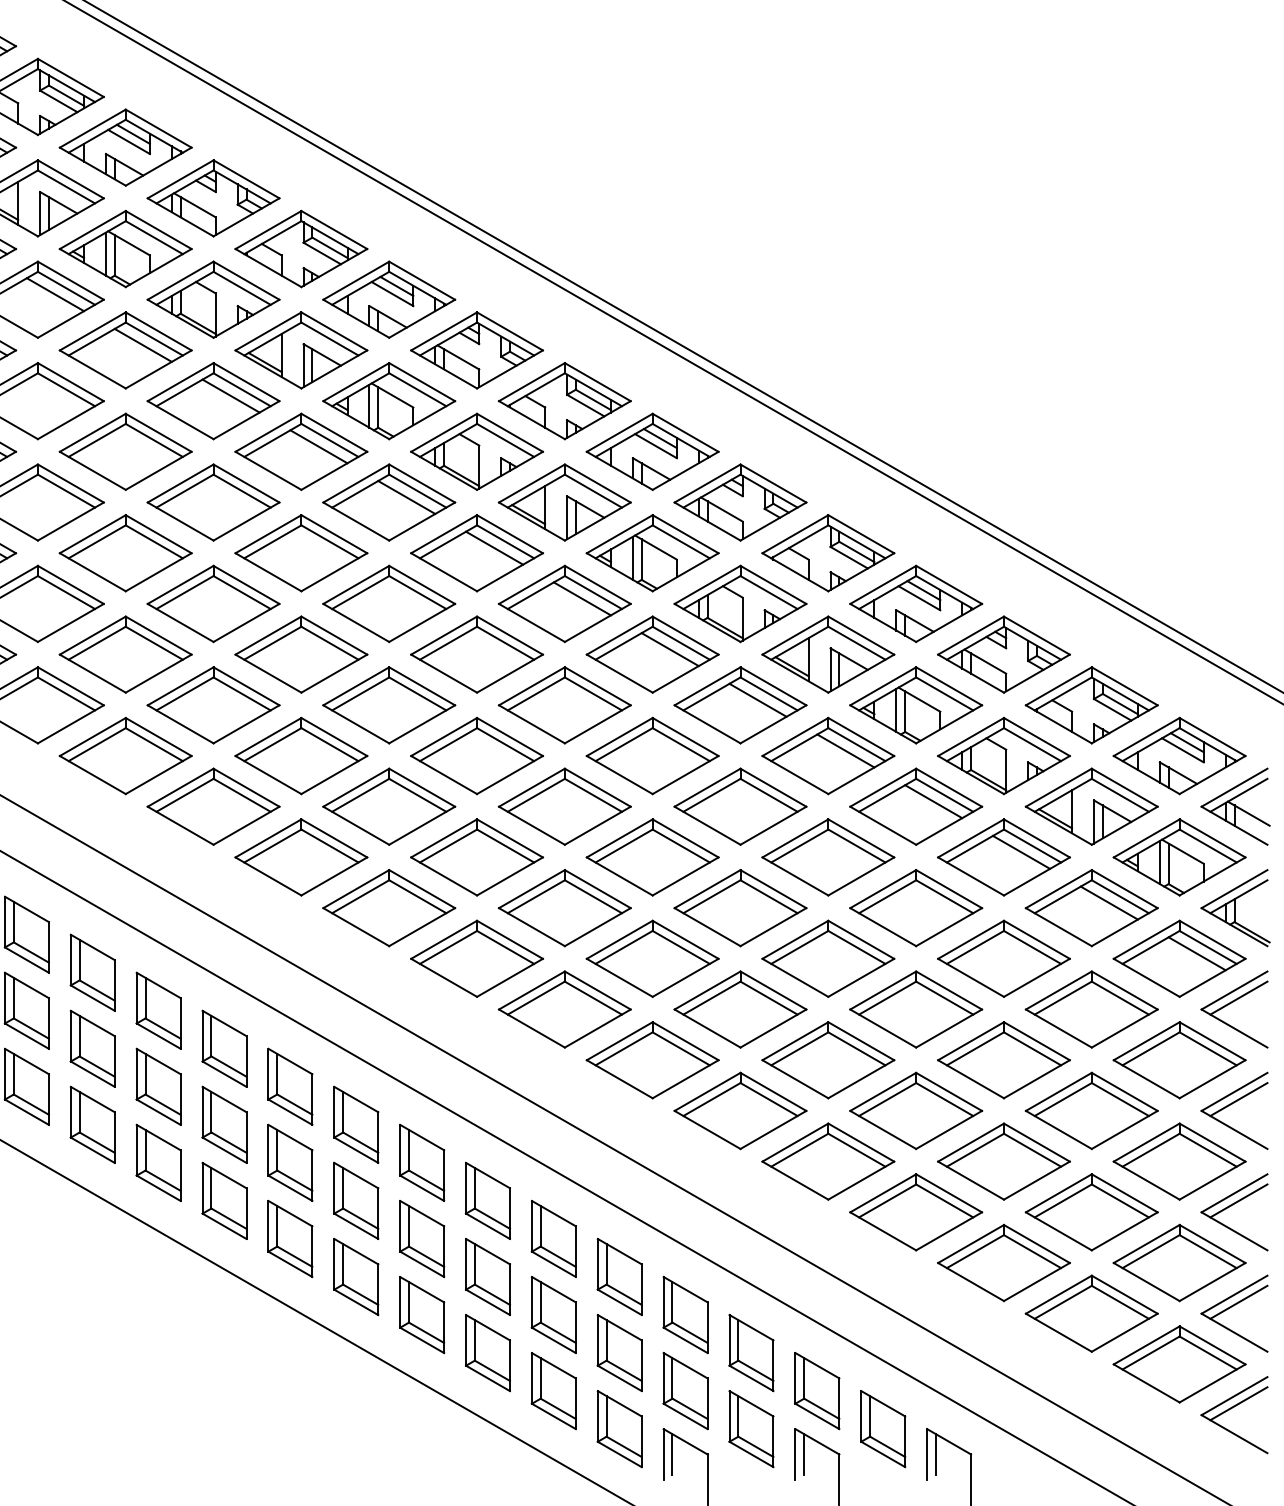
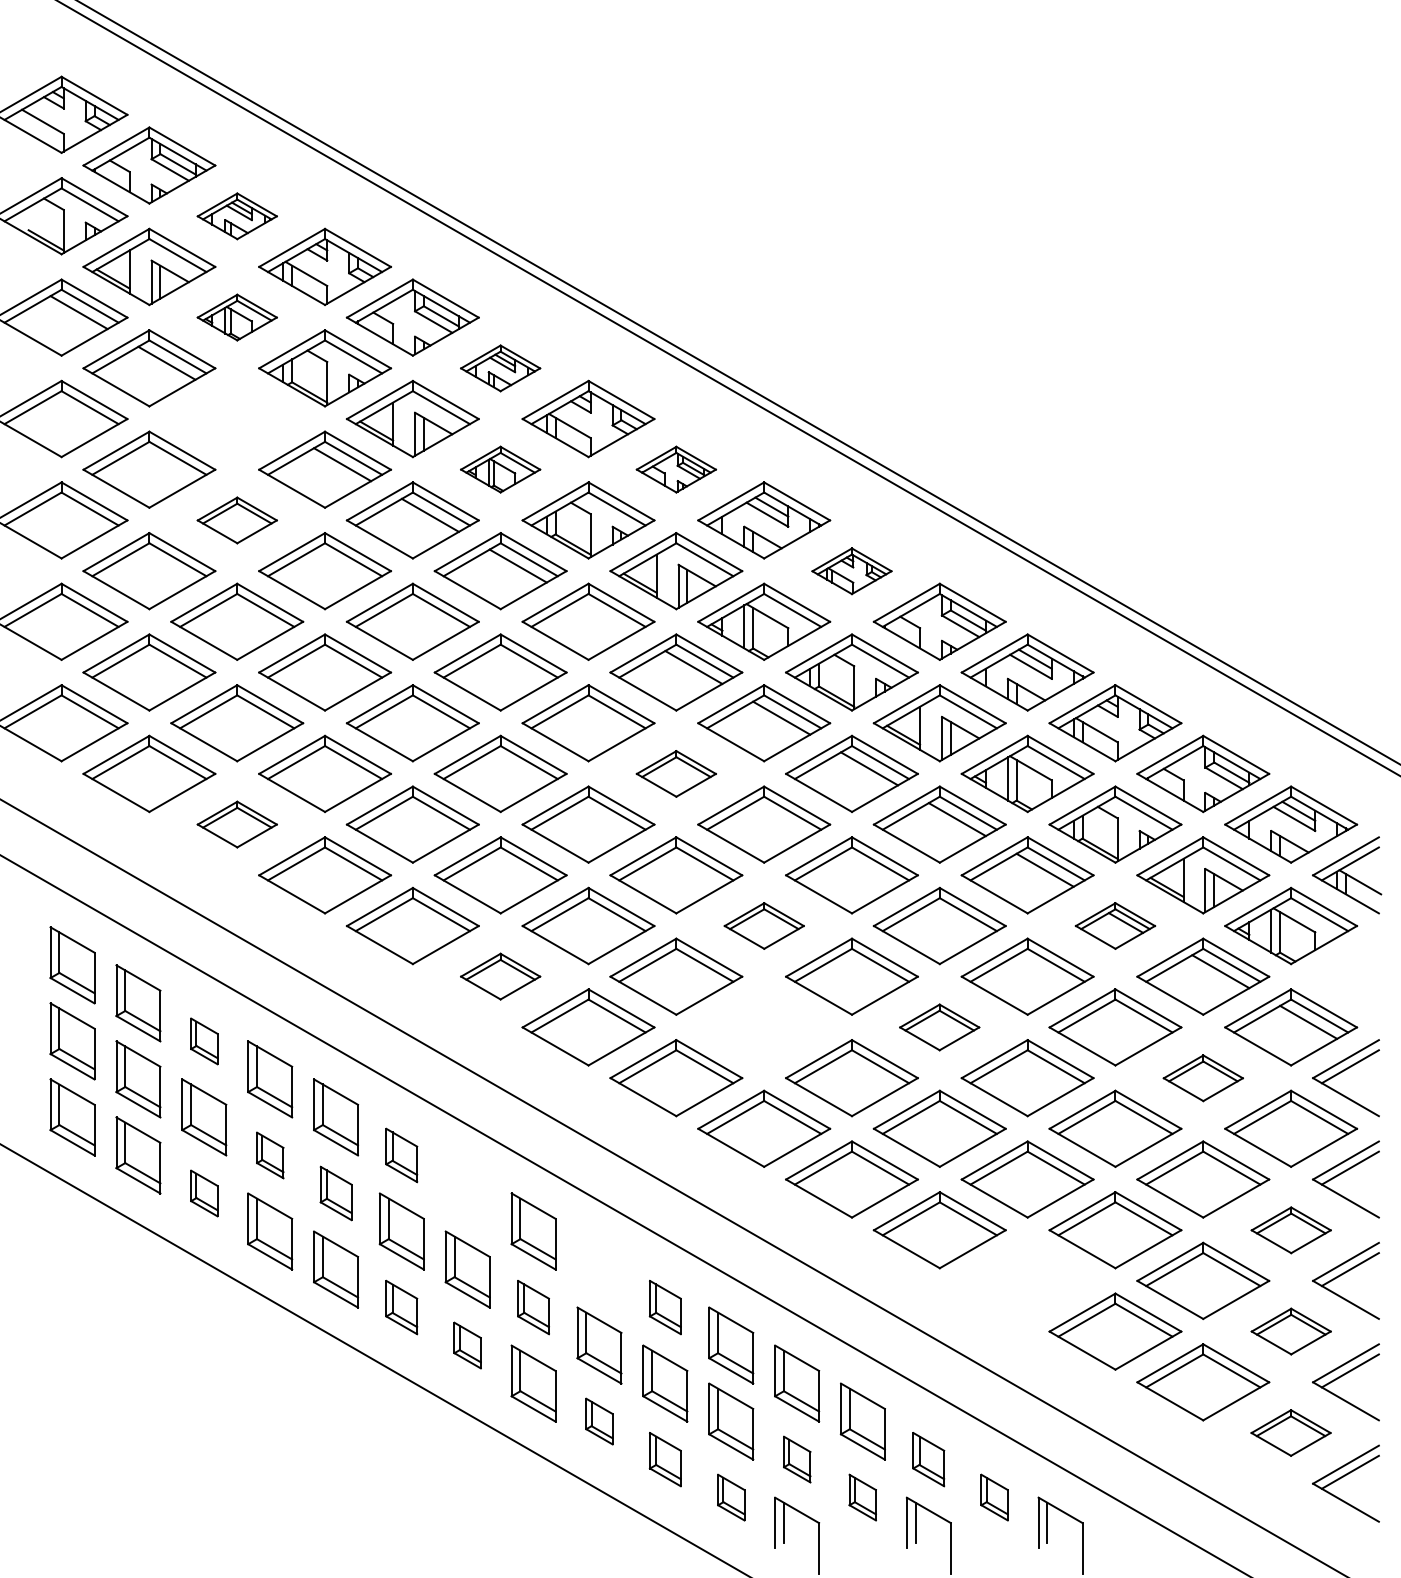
part: (126, 147) -> (237, 216), size x0.6
part: (126, 248) -> (237, 317), size x0.6
part: (389, 299) -> (500, 368), size x0.6
part: (126, 349) -> (237, 418), removed
part: (389, 400) -> (500, 469), size x0.6
part: (565, 400) -> (676, 469), size x0.6
part: (126, 451) -> (237, 520), size x0.6
part: (740, 502) -> (851, 571), size x0.6
line: (494, 547) -> (605, 616), removed
part: (565, 704) -> (676, 773), size x0.6
part: (126, 755) -> (237, 824), size x0.6
part: (653, 856) -> (764, 925), size x0.6
part: (1004, 856) -> (1115, 925), size x0.6
part: (389, 907) -> (500, 976), size x0.6
part: (1236, 907) -> (1347, 976), removed
part: (653, 958) -> (764, 1027), removed
part: (828, 958) -> (939, 1027), size x0.6
part: (93, 972) -> (204, 1041), size x0.6
part: (1092, 1009) -> (1203, 1078), size x0.6
part: (159, 1086) -> (270, 1155), size x0.6
part: (290, 1086) -> (401, 1155), size x0.7
part: (93, 1124) -> (204, 1193), size x0.6
part: (225, 1124) -> (336, 1193), size x0.7
part: (356, 1124) -> (467, 1193), removed
part: (1180, 1161) -> (1291, 1230), size x0.6
part: (488, 1200) -> (599, 1269), removed
part: (916, 1211) -> (1027, 1280), removed
part: (290, 1238) -> (401, 1307), size x0.7
part: (422, 1238) -> (533, 1307), size x0.7
part: (554, 1238) -> (665, 1307), size x0.7
part: (1180, 1262) -> (1291, 1331), size x0.6
part: (356, 1276) -> (467, 1345), size x0.6
part: (488, 1352) -> (599, 1421), size x0.6
part: (1179, 1363) -> (1290, 1432), size x0.6
part: (554, 1390) -> (665, 1459), size x0.7
part: (686, 1390) -> (797, 1459), size x0.6
part: (817, 1390) -> (928, 1459), size x0.7
part: (620, 1428) -> (731, 1497), size x0.6
part: (751, 1428) -> (862, 1497), size x0.6
part: (883, 1428) -> (994, 1497), size x0.6

